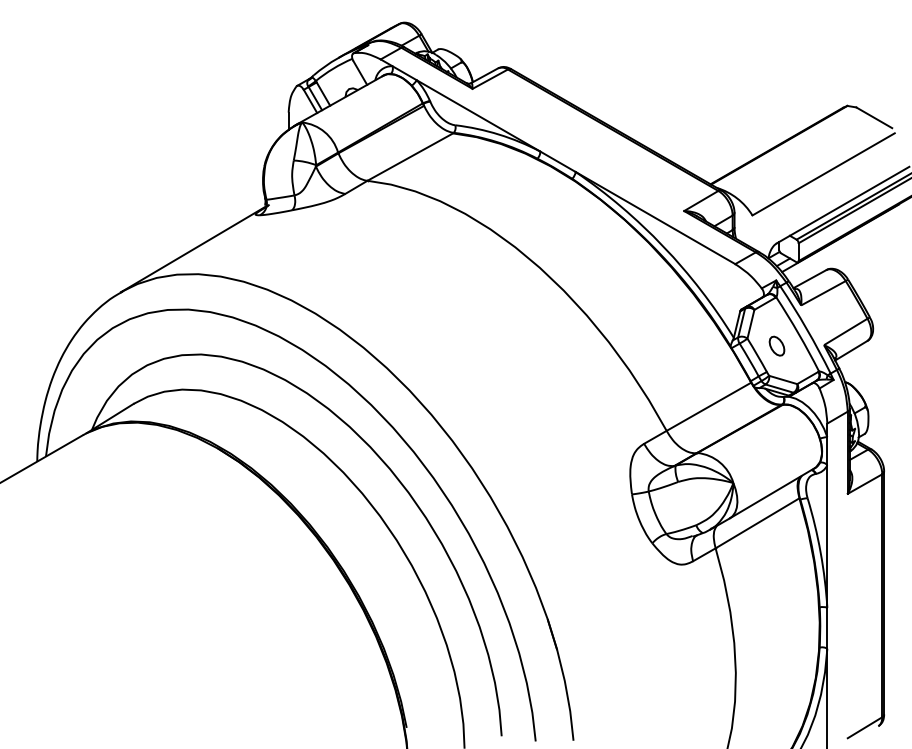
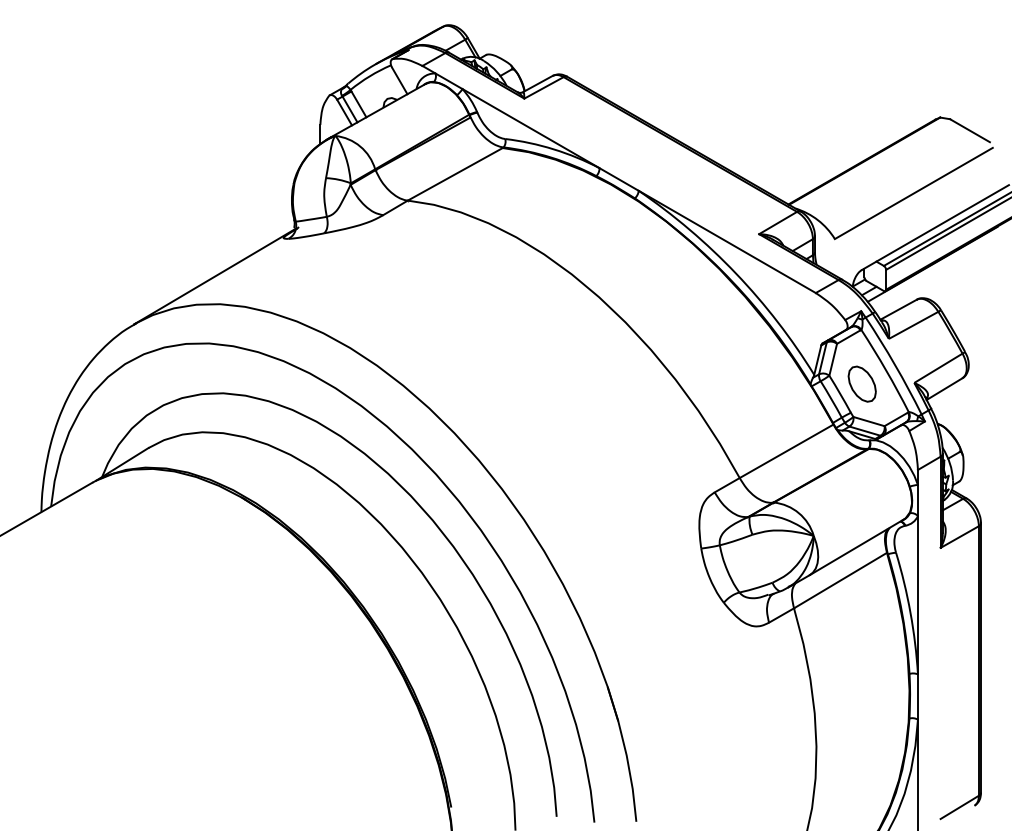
part: (776, 345) -> (861, 383), size x1.67

